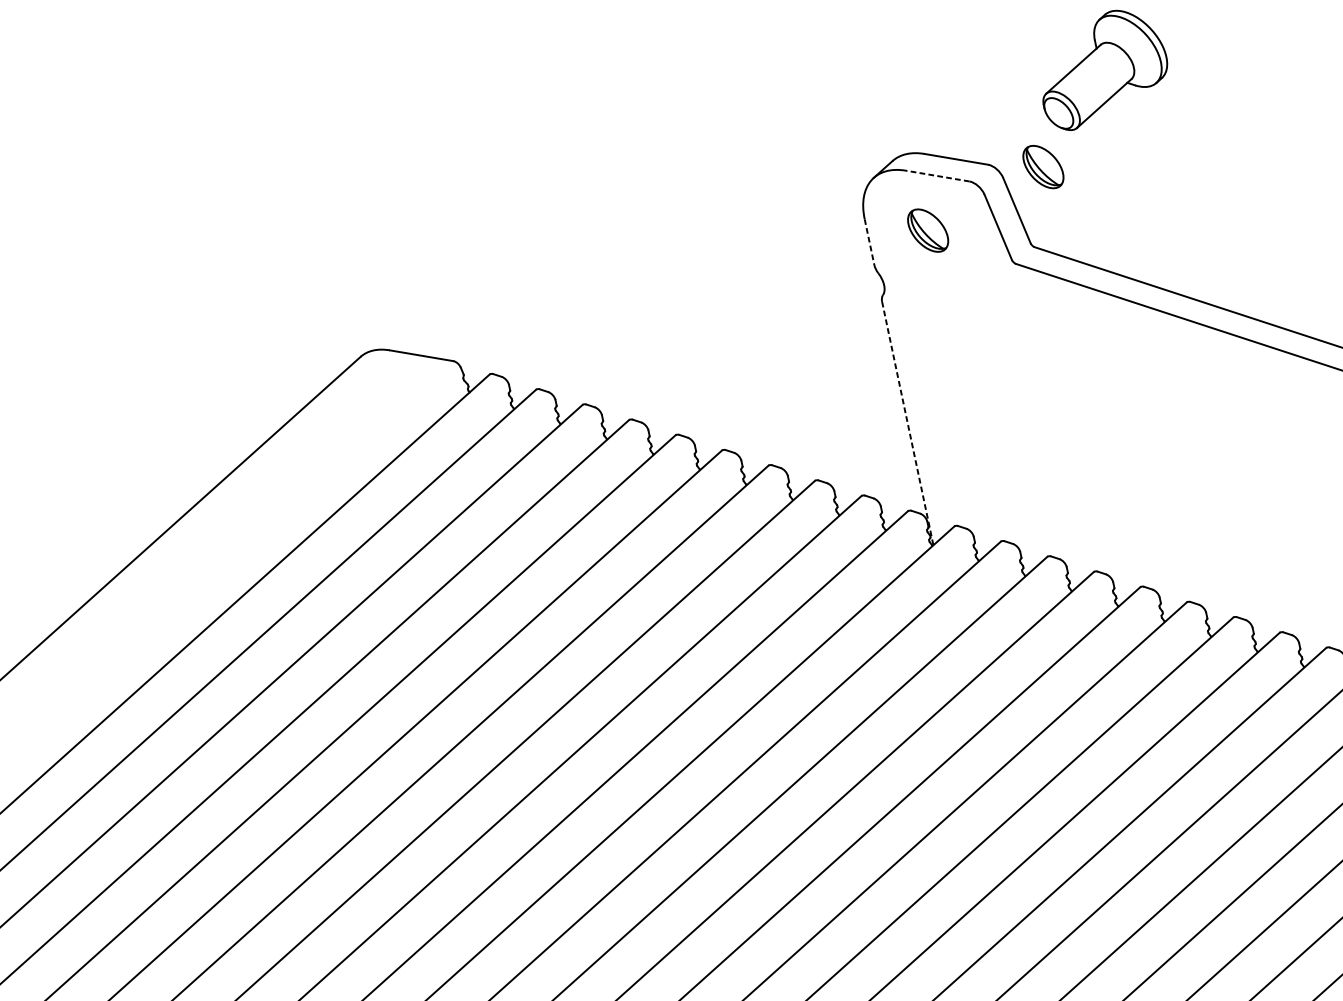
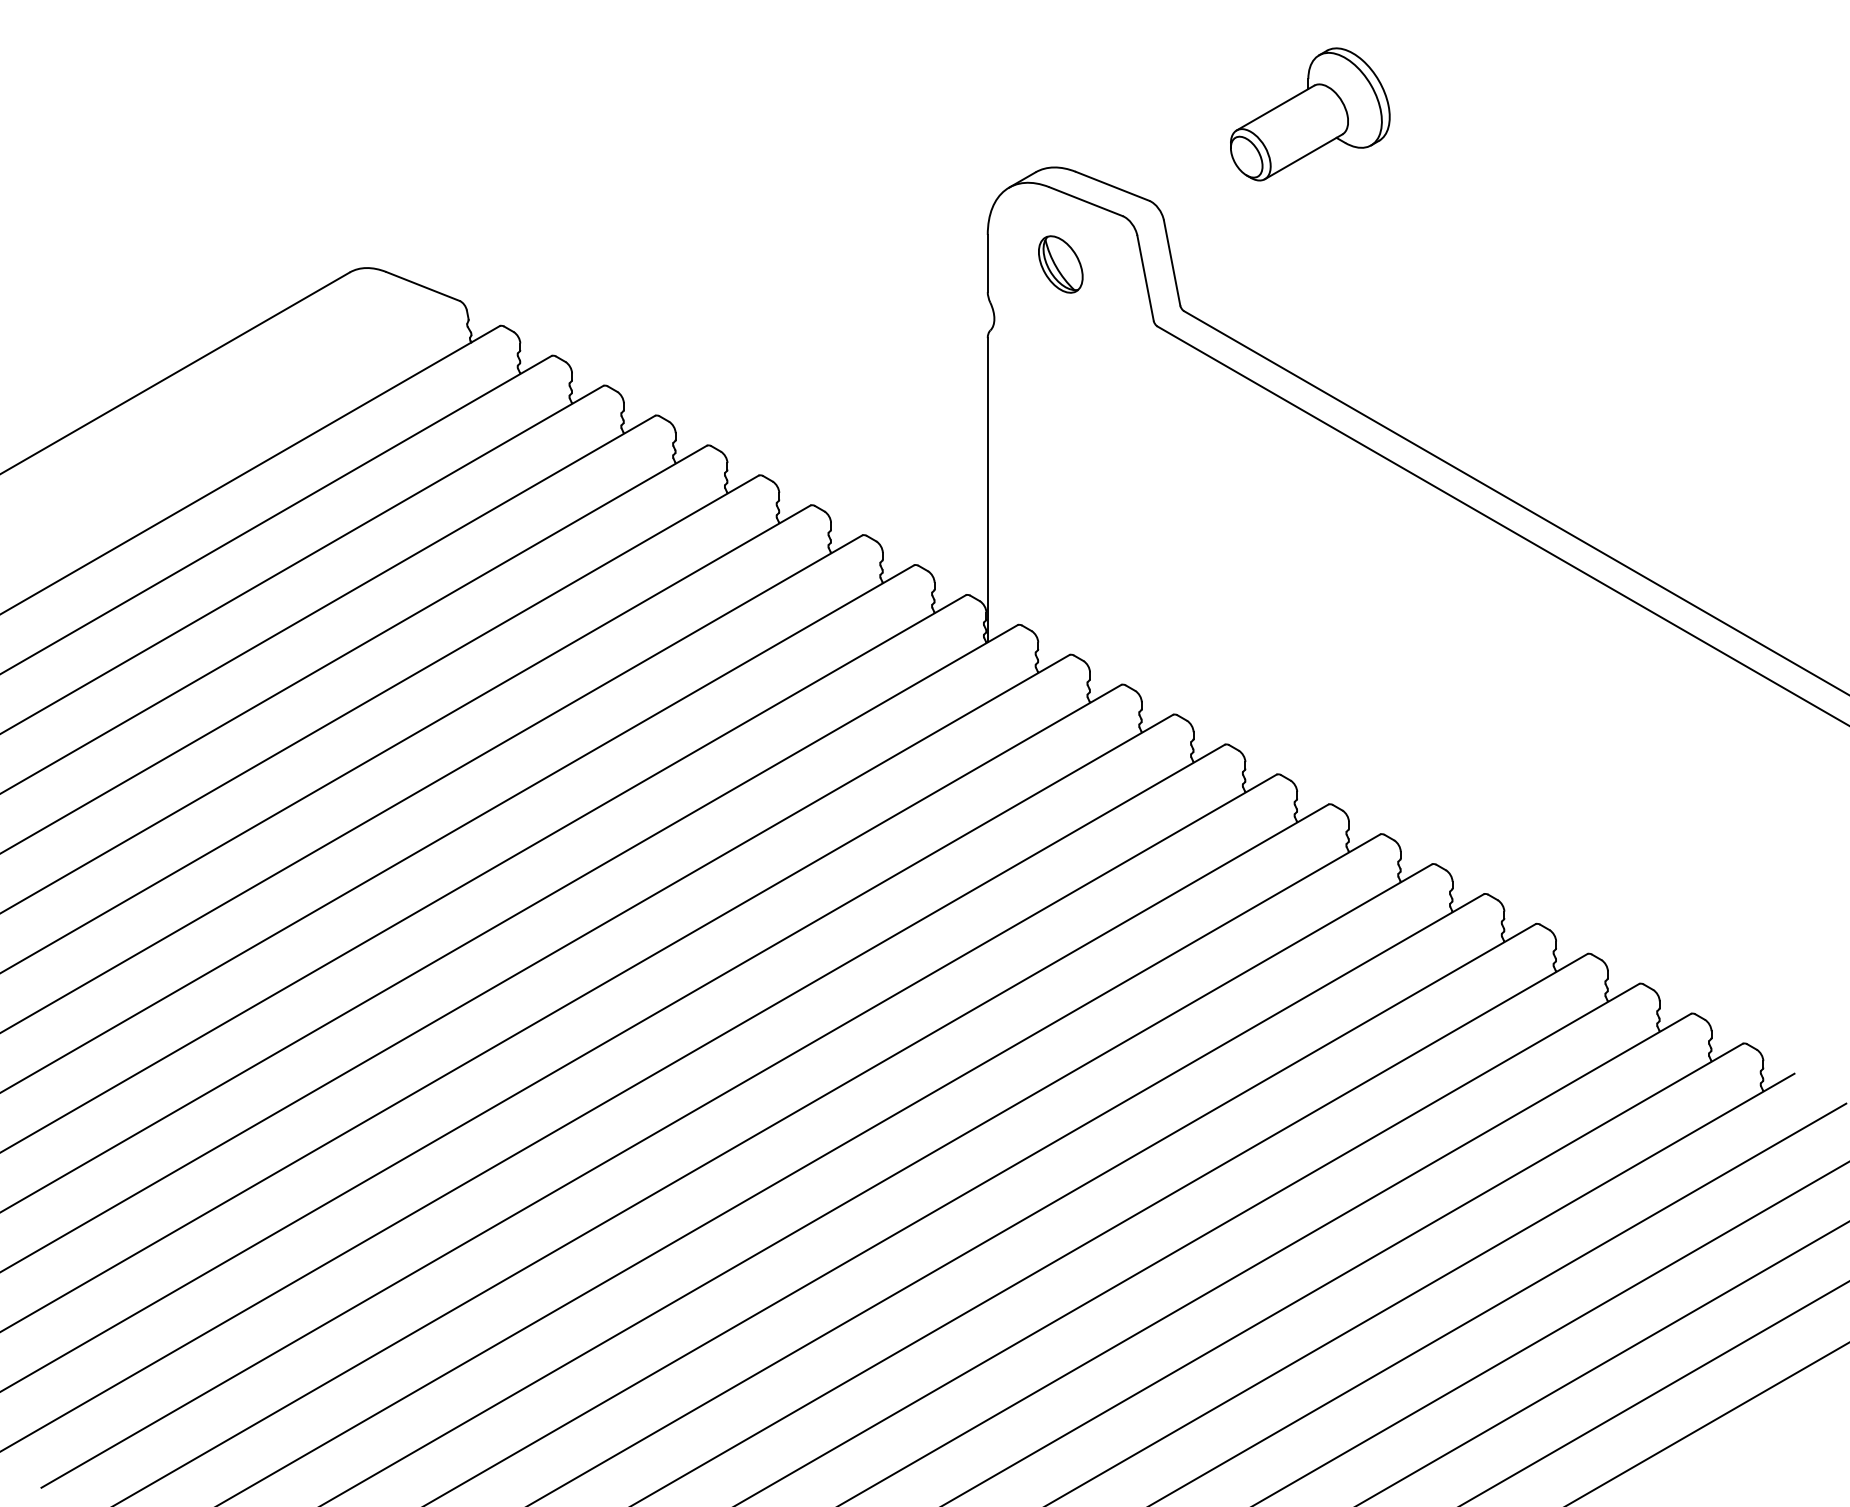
part: (1043, 167) -> (1214, 217), removed
line: (937, 176) -> (1085, 201), dashed -> solid
line: (869, 242) -> (987, 263), dashed -> solid
line: (907, 423) -> (987, 490), dashed -> solid

